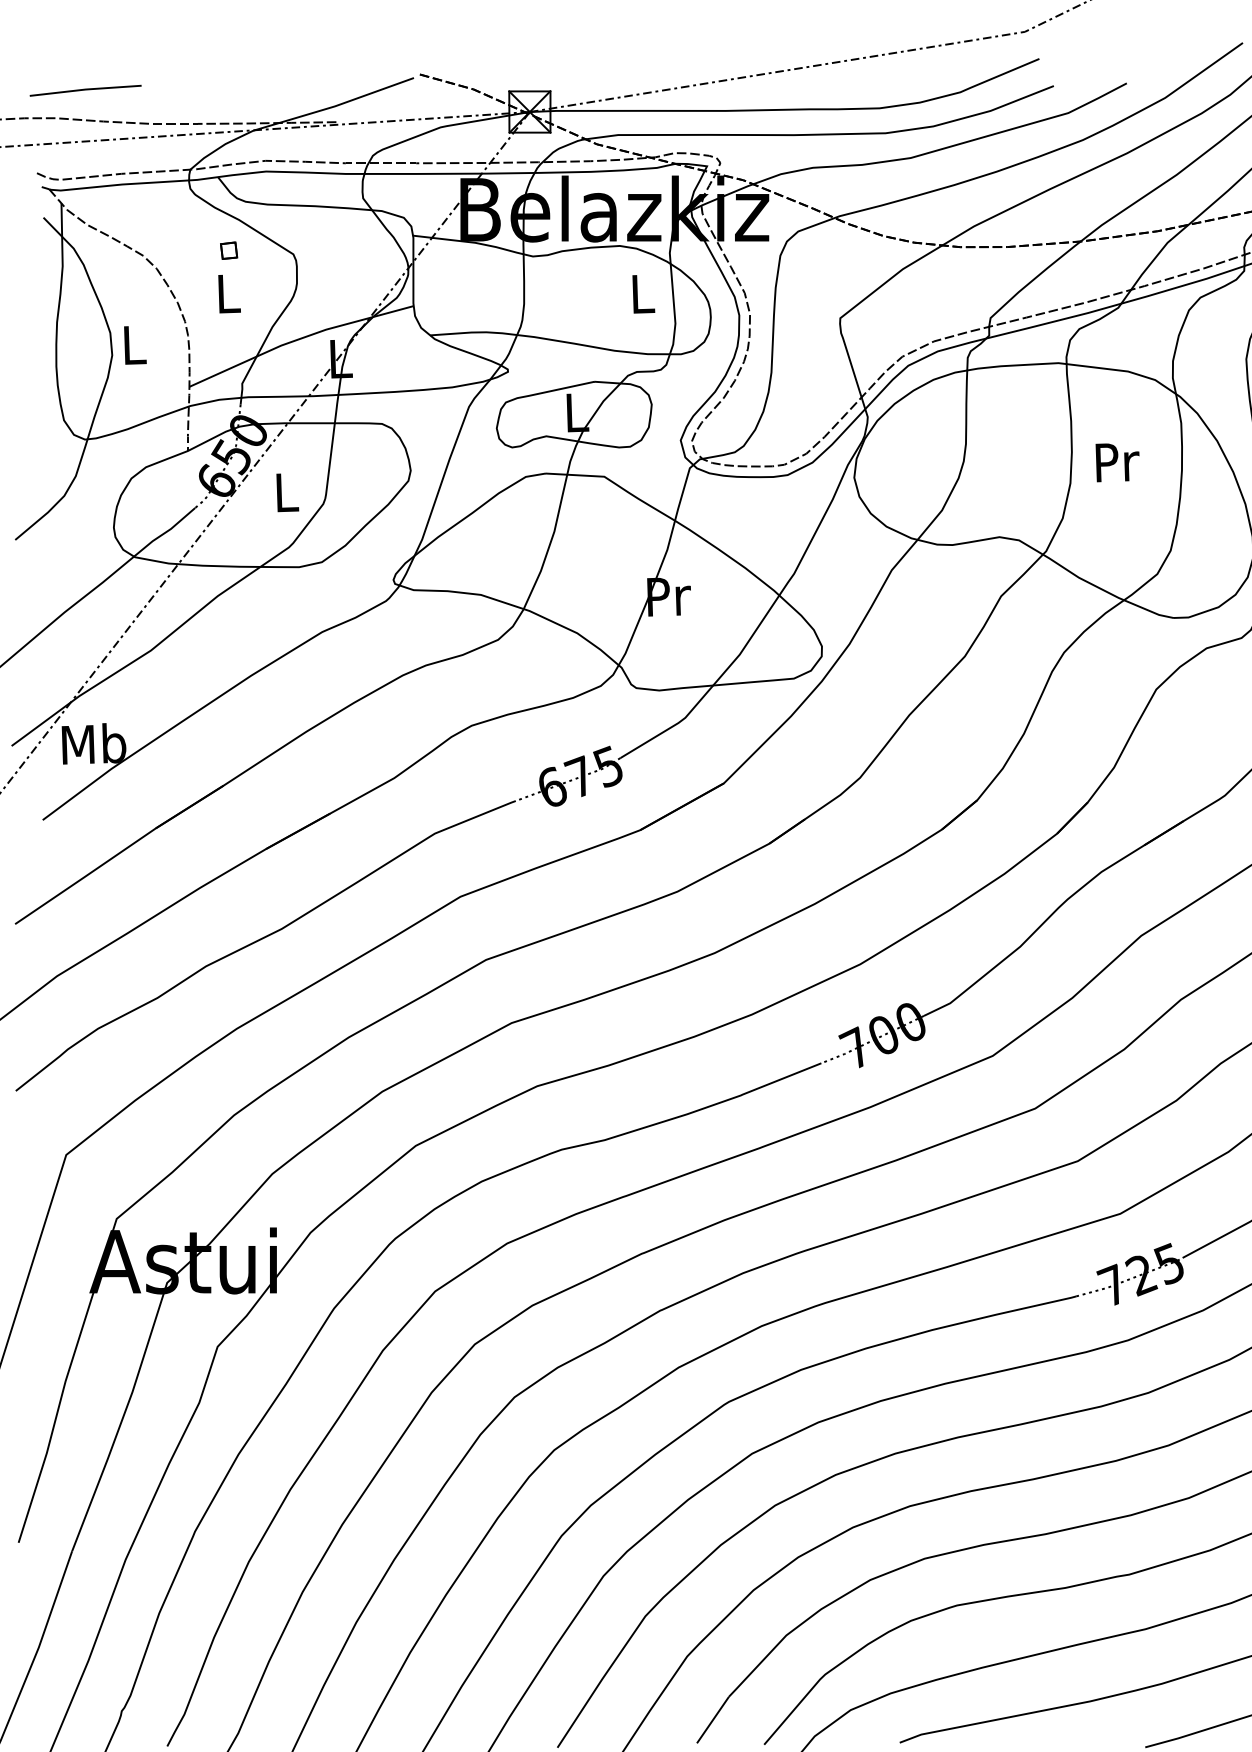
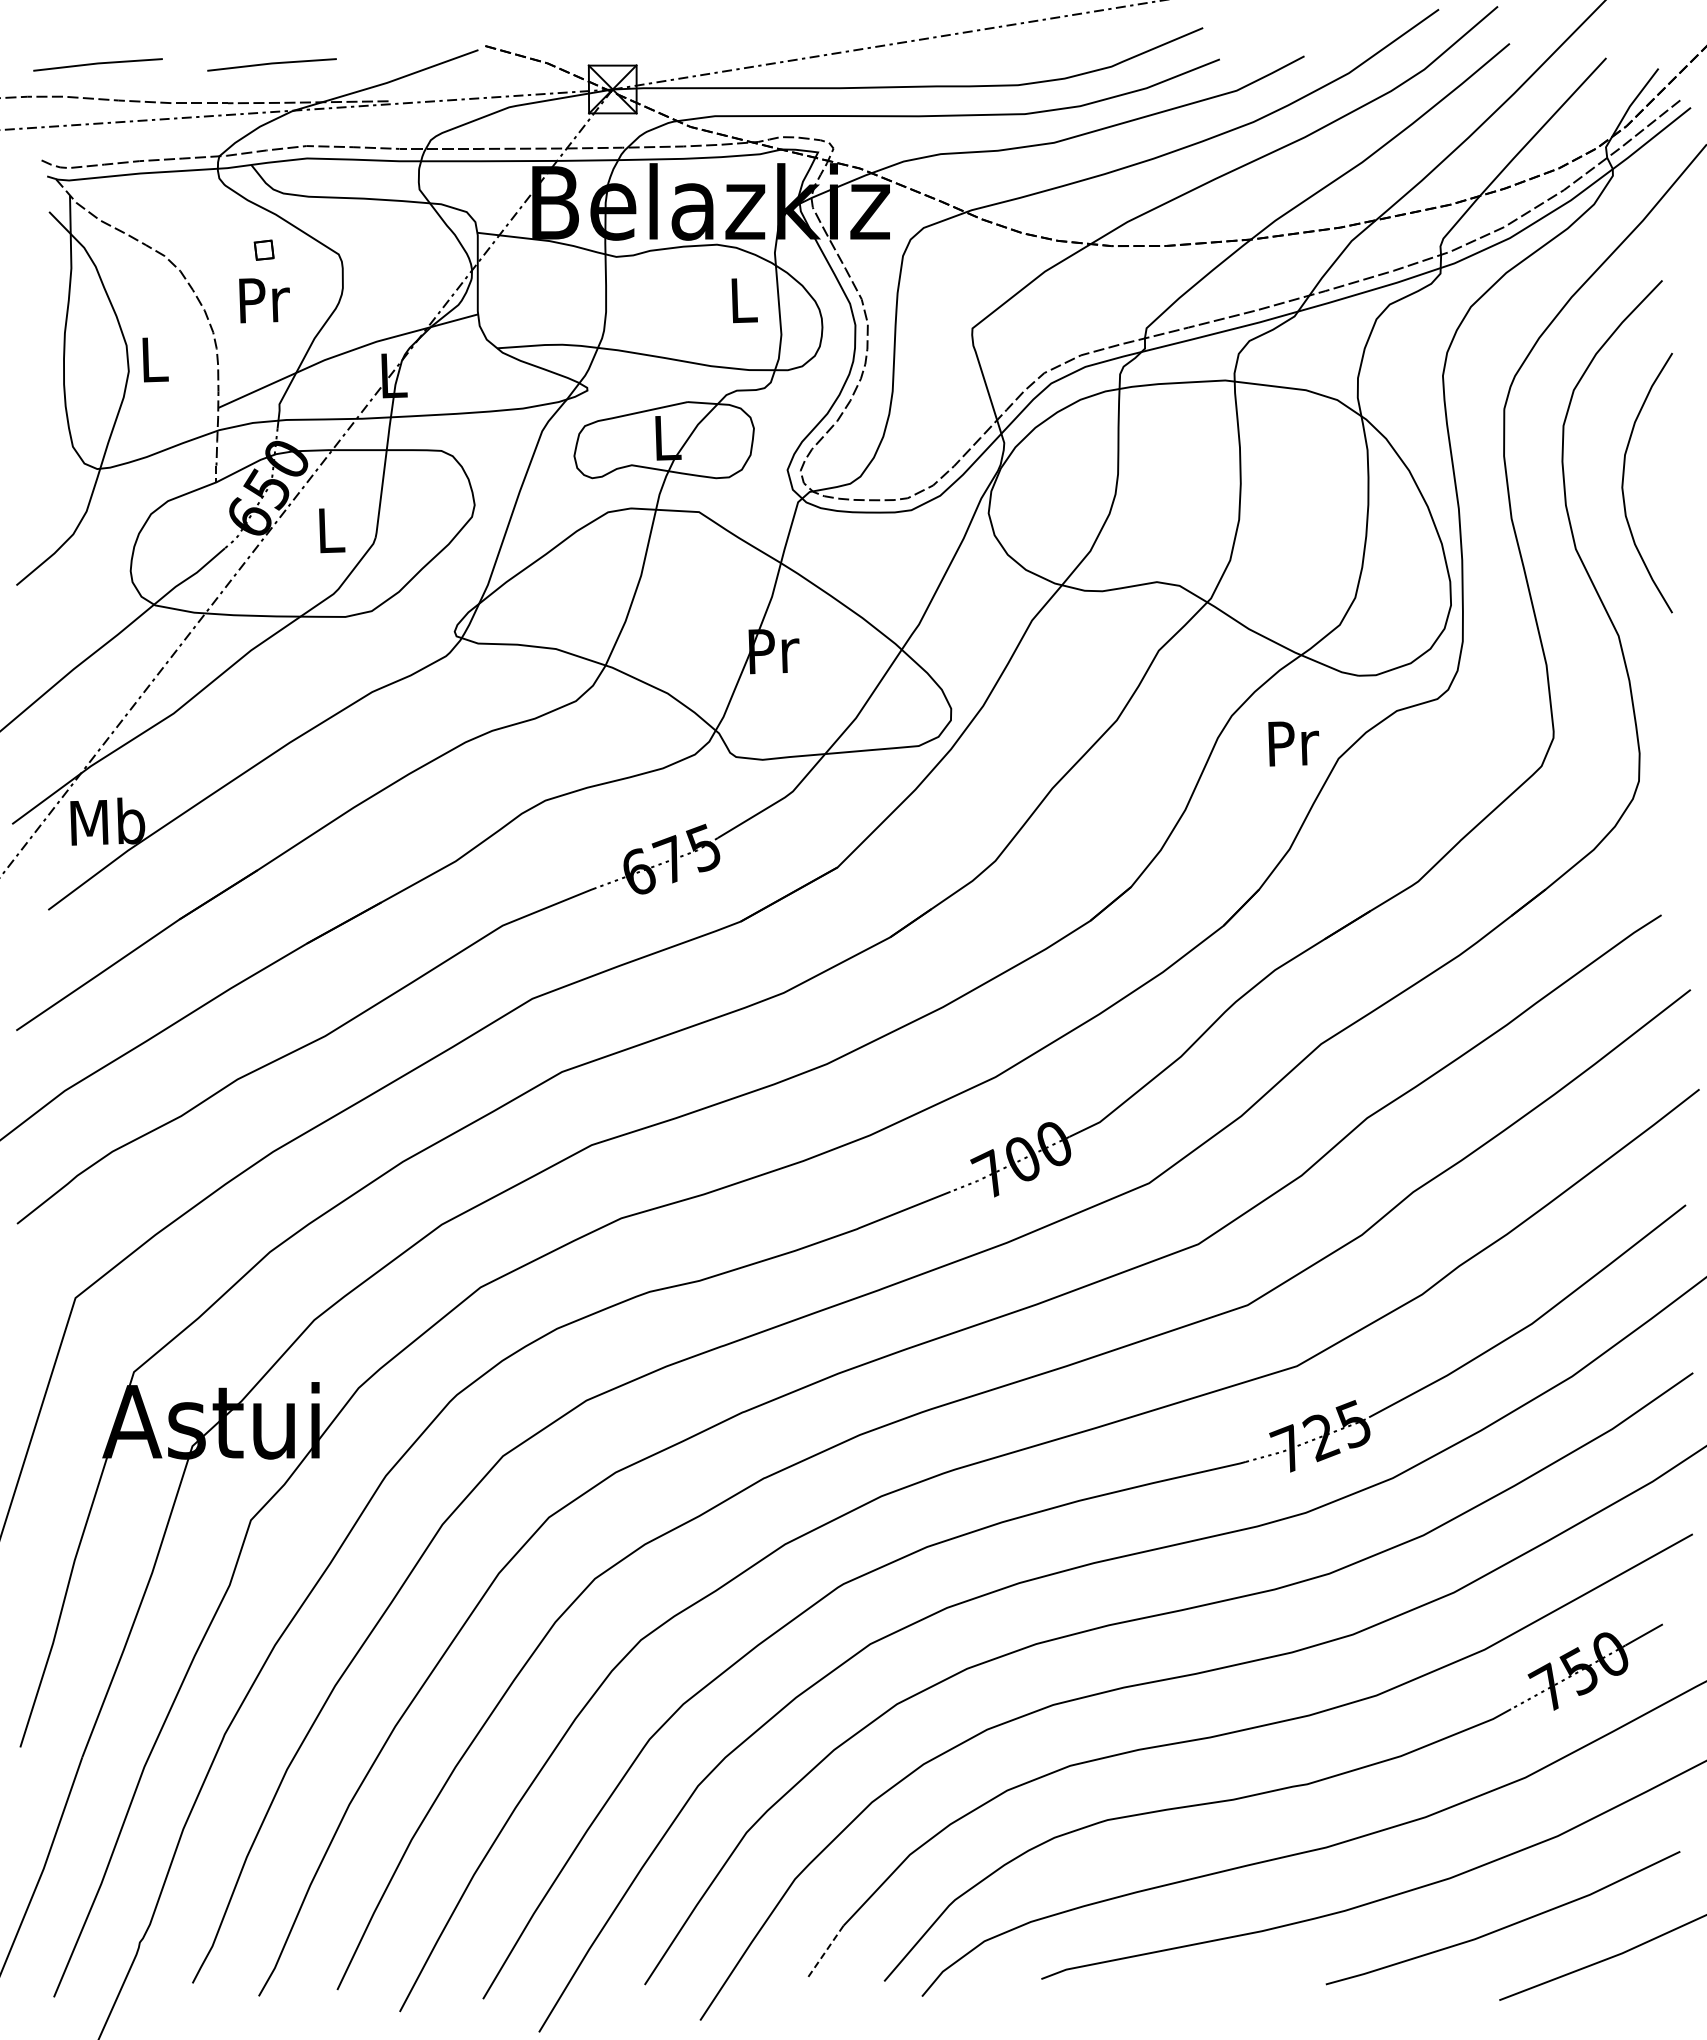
line: (235, 90) -> (271, 64), added
text: (229, 294) -> (264, 300), L -> Pr
text: (1117, 462) -> (1293, 743), moved
line: (712, 1719) -> (824, 1952), solid -> dashed

